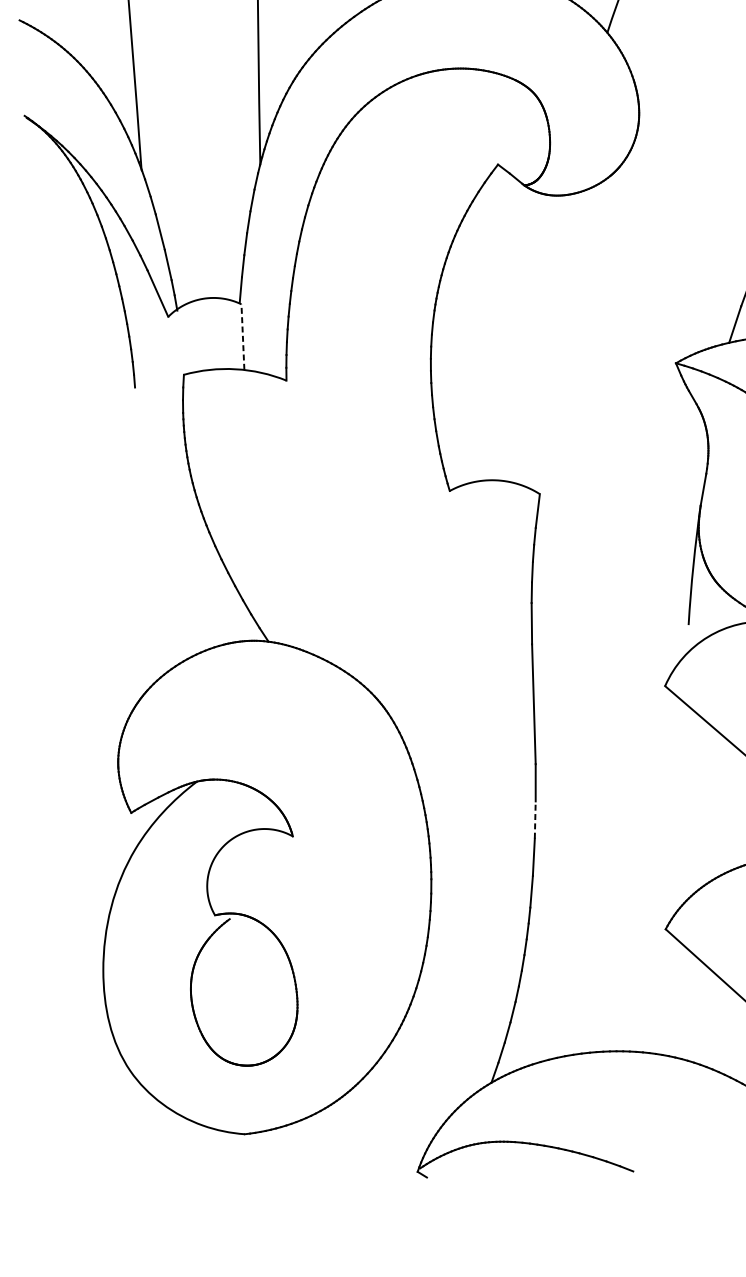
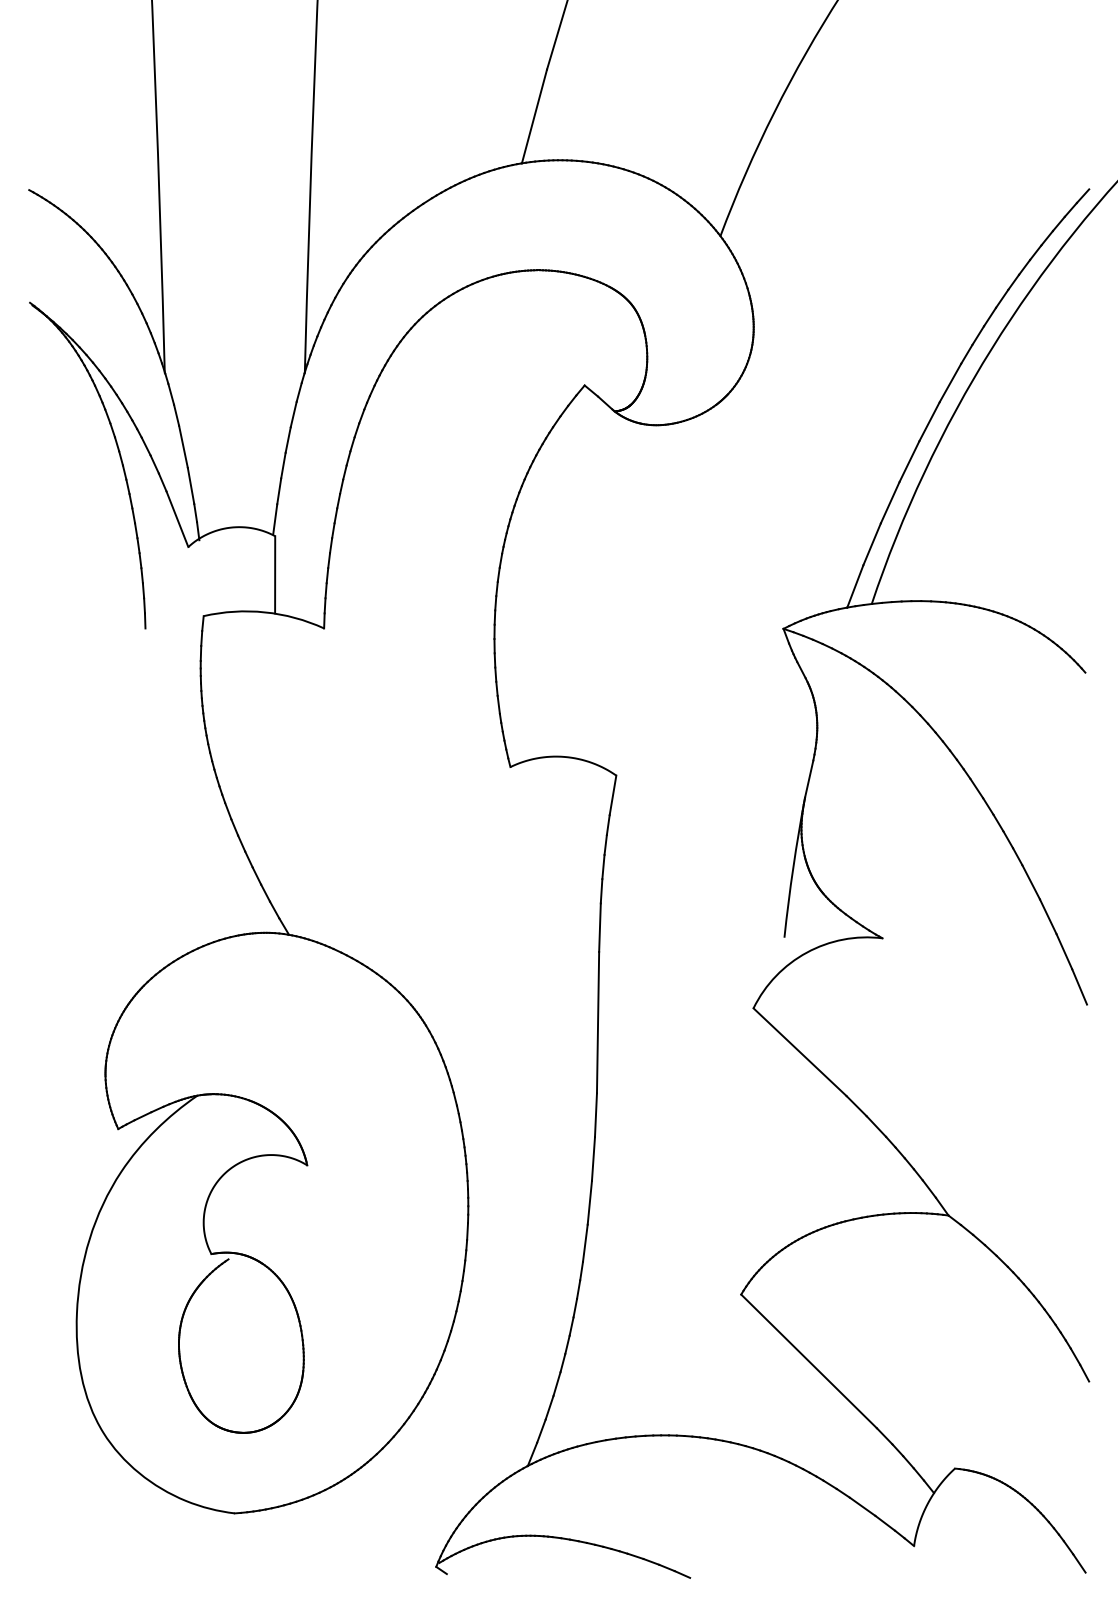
line: (243, 336) -> (275, 574), dashed -> solid
line: (535, 820) -> (593, 1159), dashed -> solid

